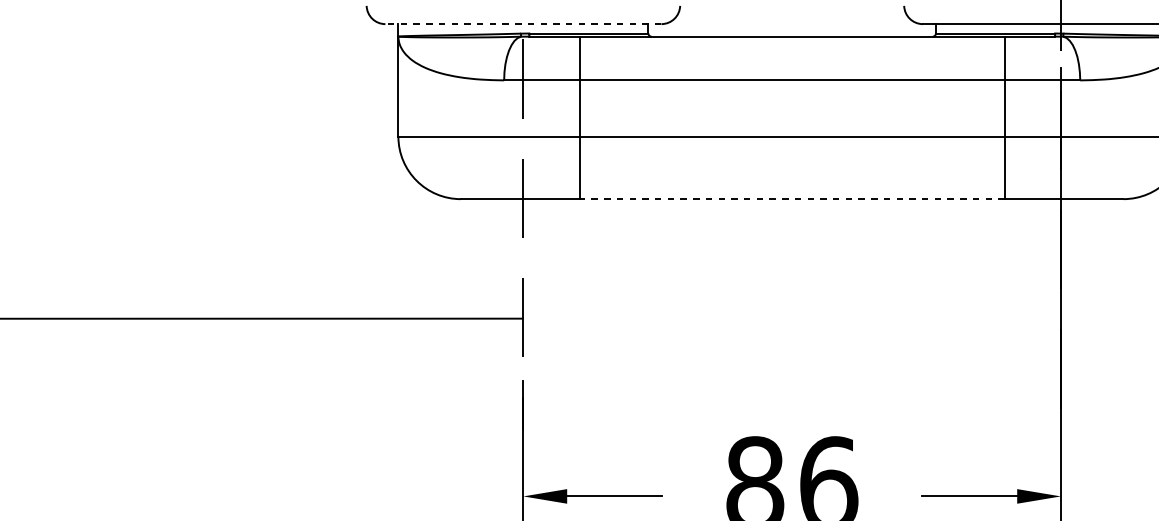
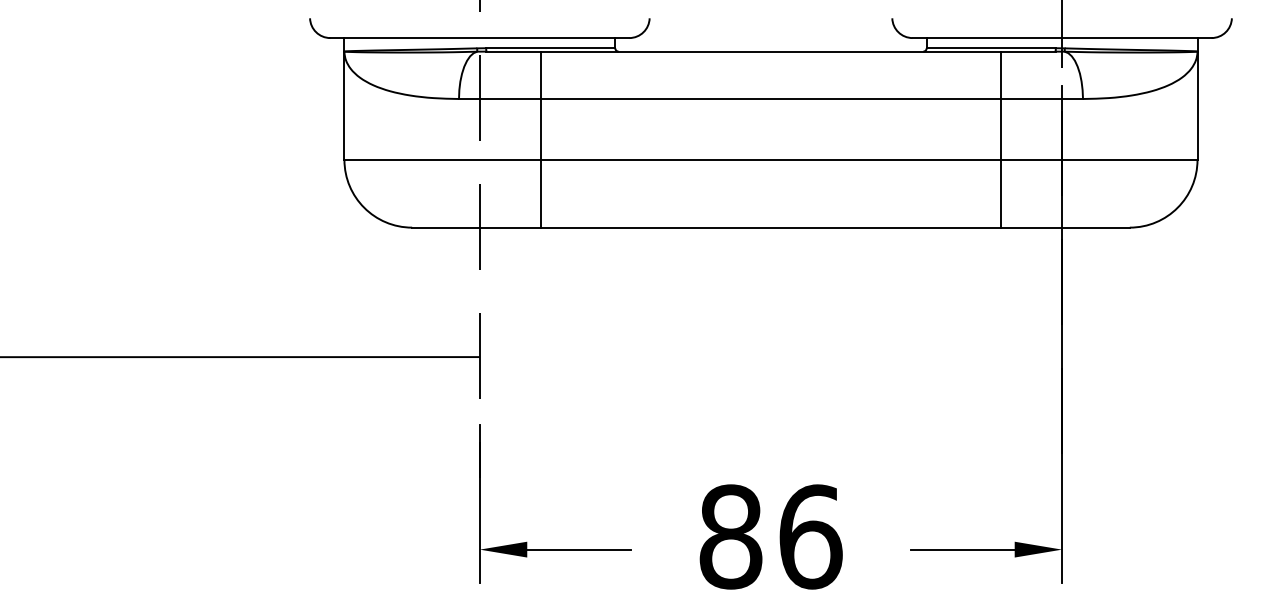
line: (523, 24) -> (479, 38), dashed -> solid
line: (791, 199) -> (770, 227), dashed -> solid

